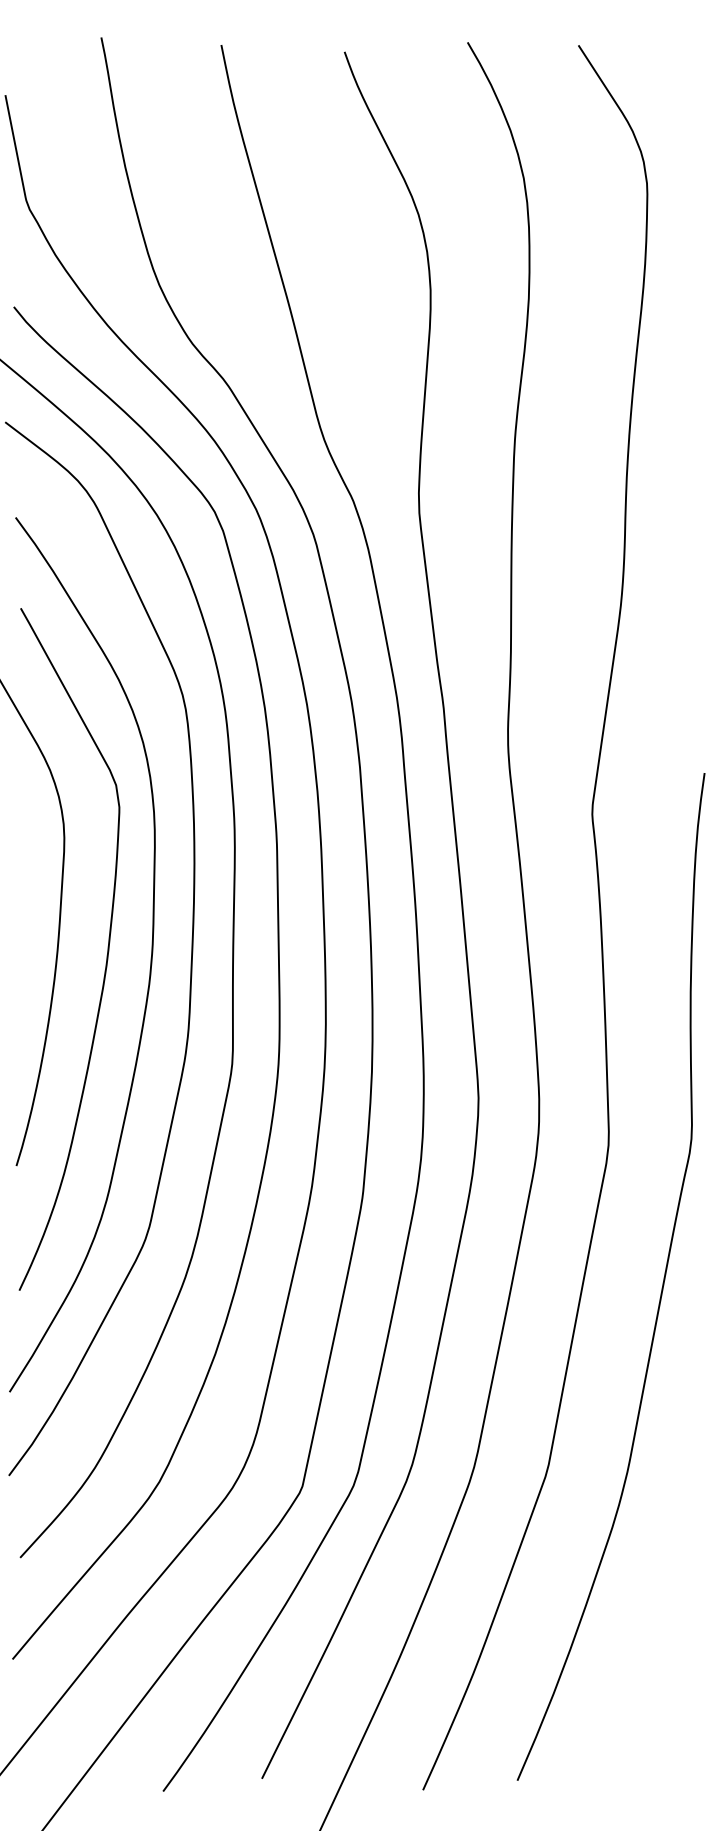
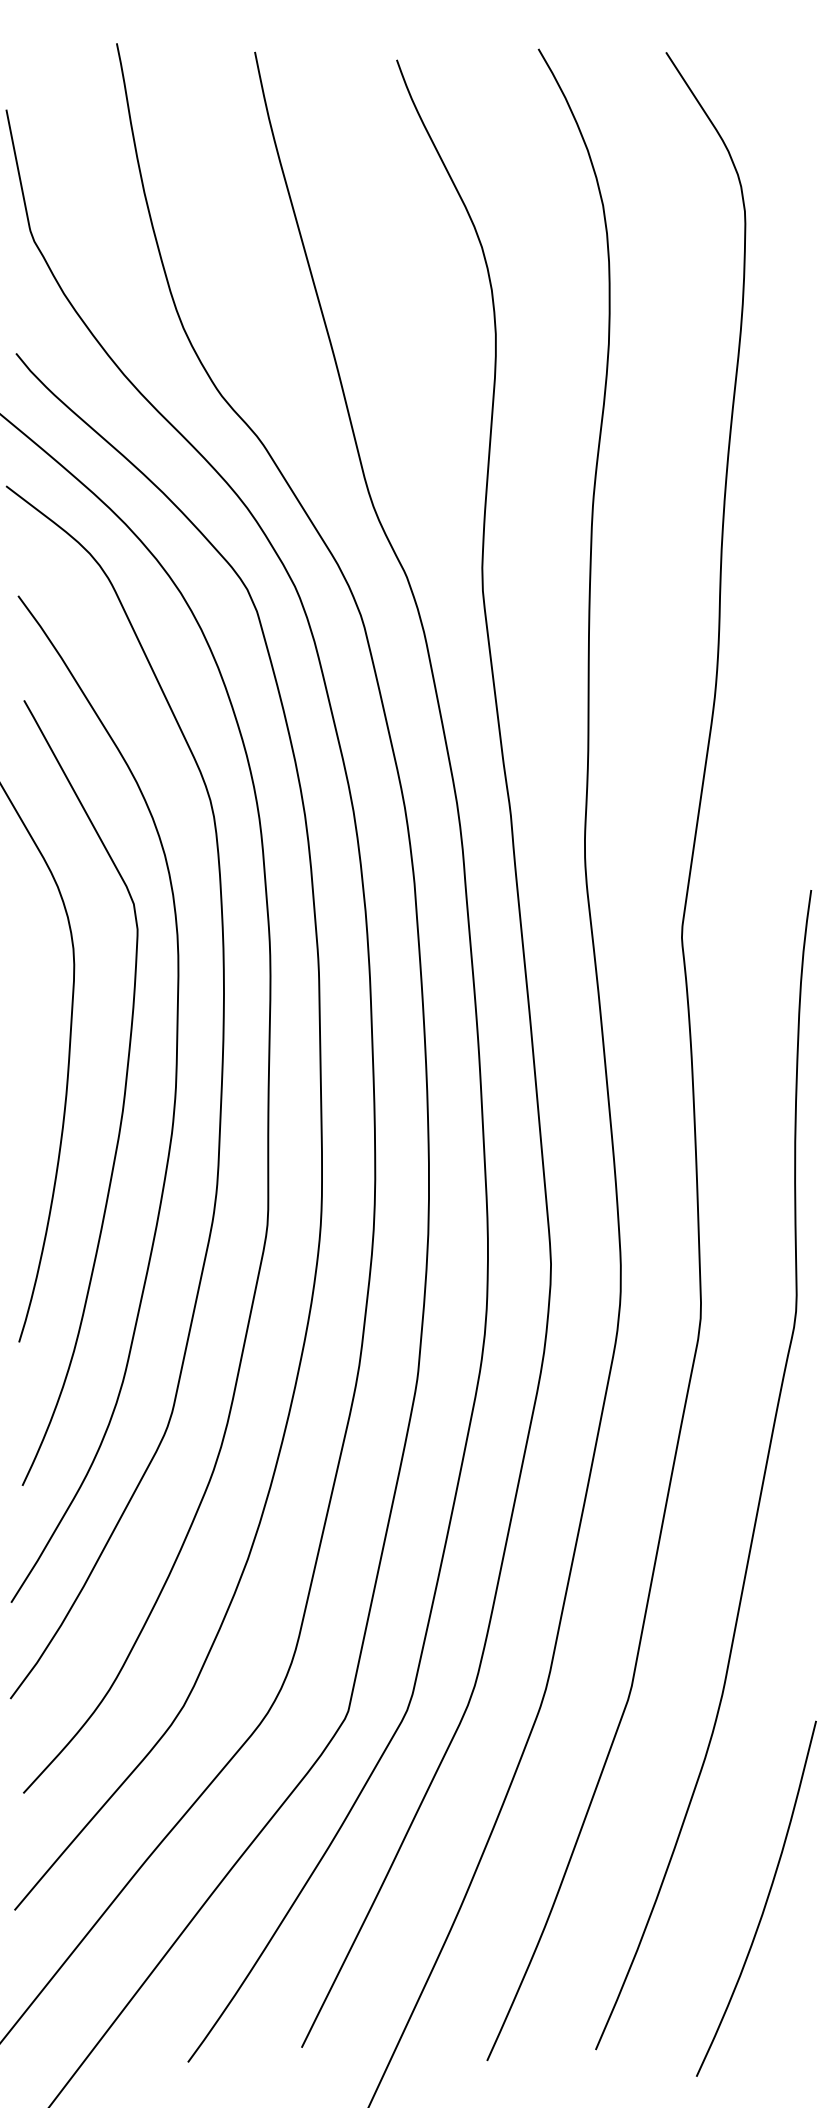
curve: (664, 1652) -> (765, 1902), added

